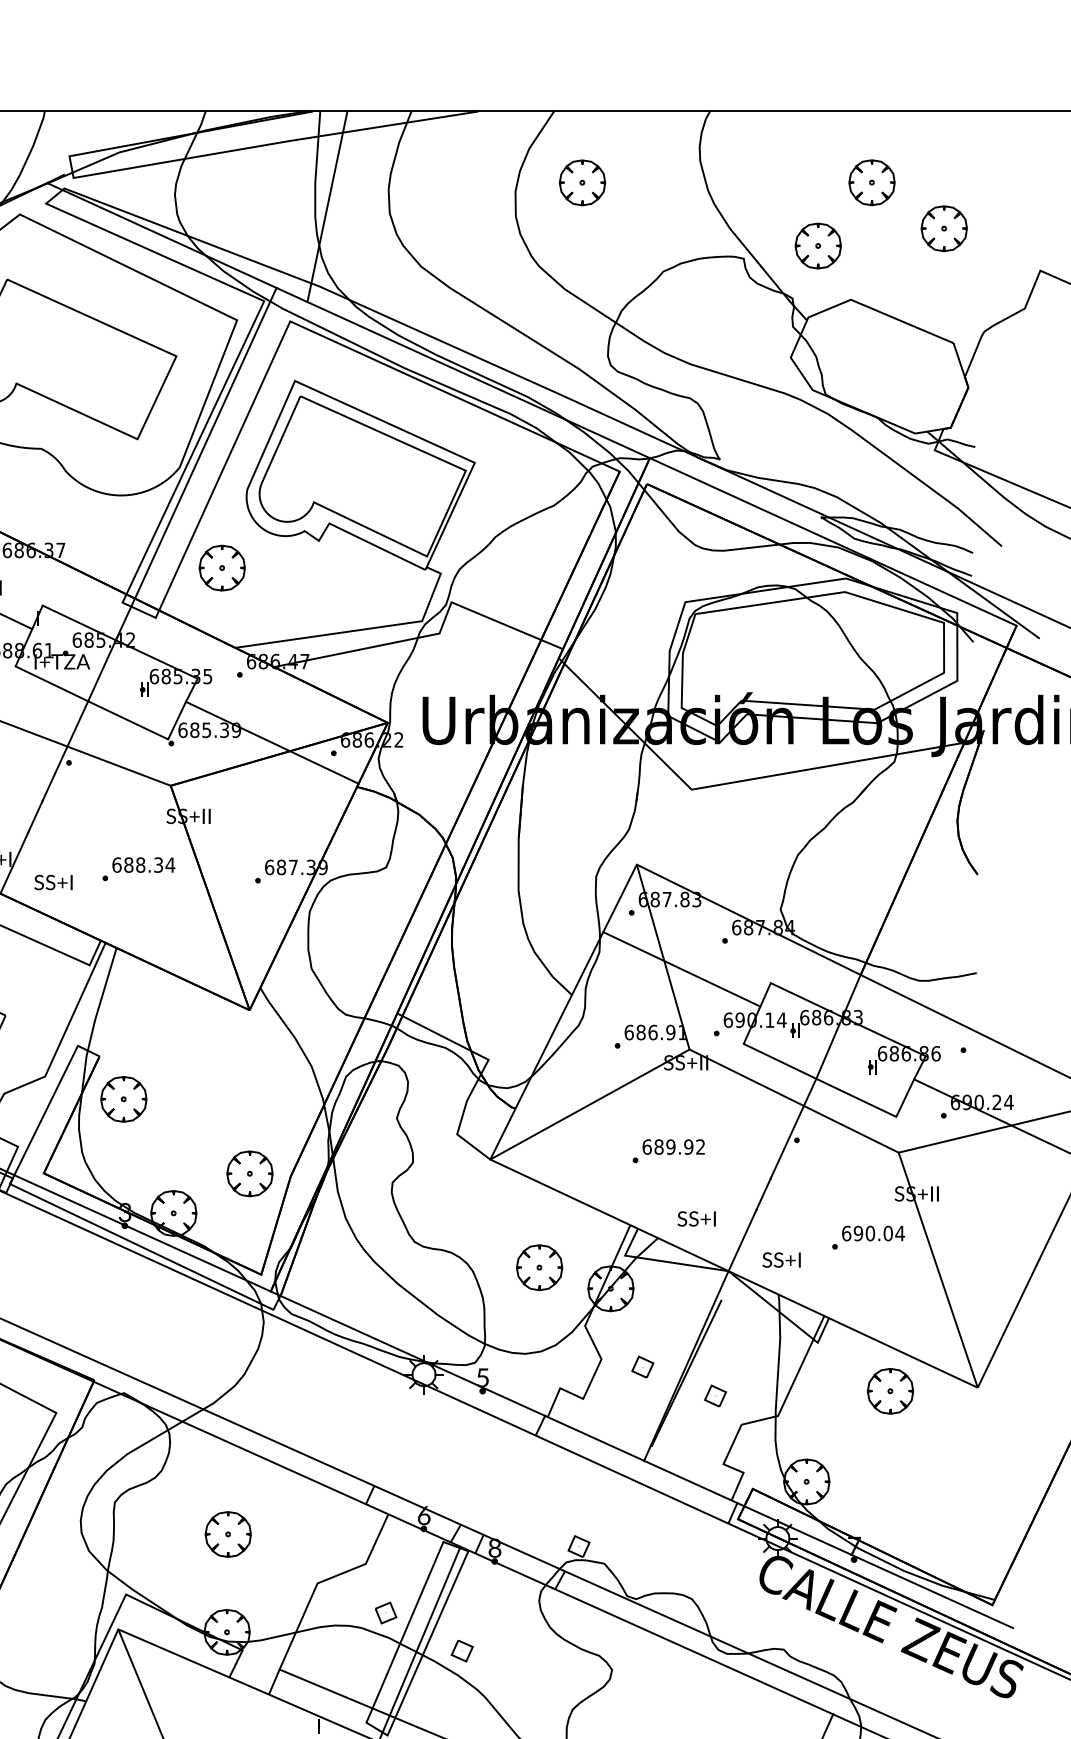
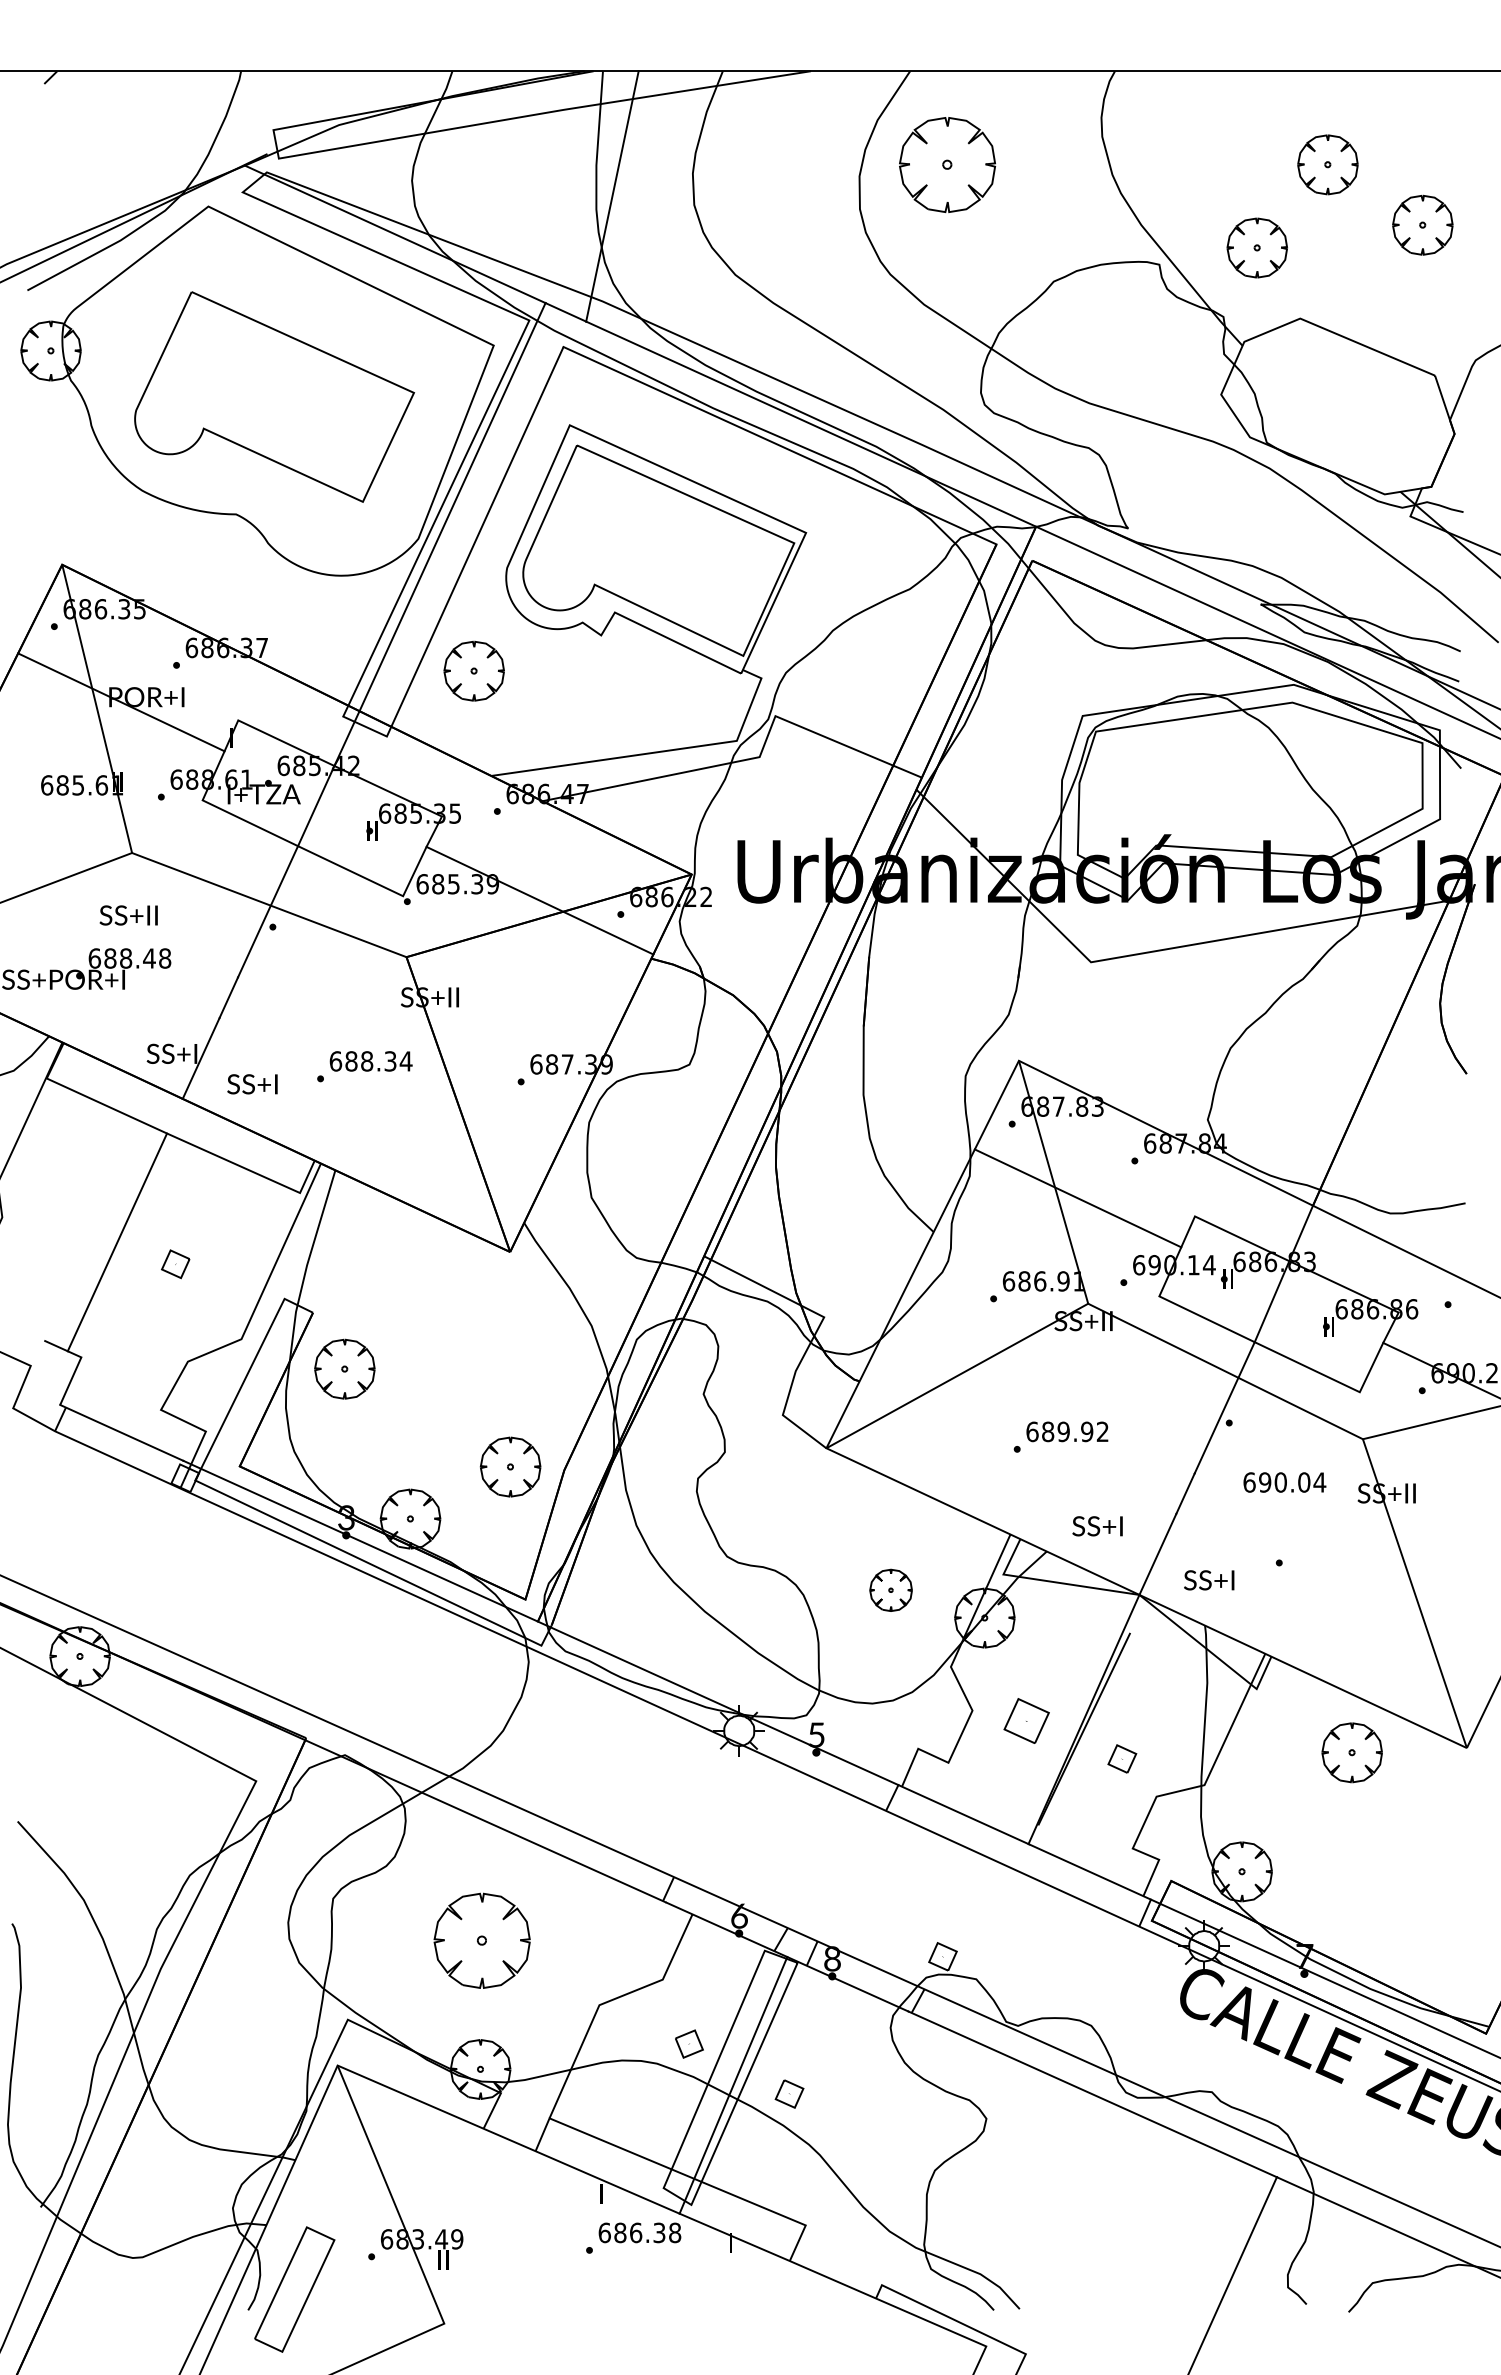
part: (582, 182) -> (947, 164), size x1.6
text: (873, 1233) -> (1284, 1482), moved
part: (539, 1267) -> (890, 1590), size x0.7
part: (642, 1366) -> (1026, 1720), size x1.6
part: (227, 1534) -> (481, 1940), size x1.6

